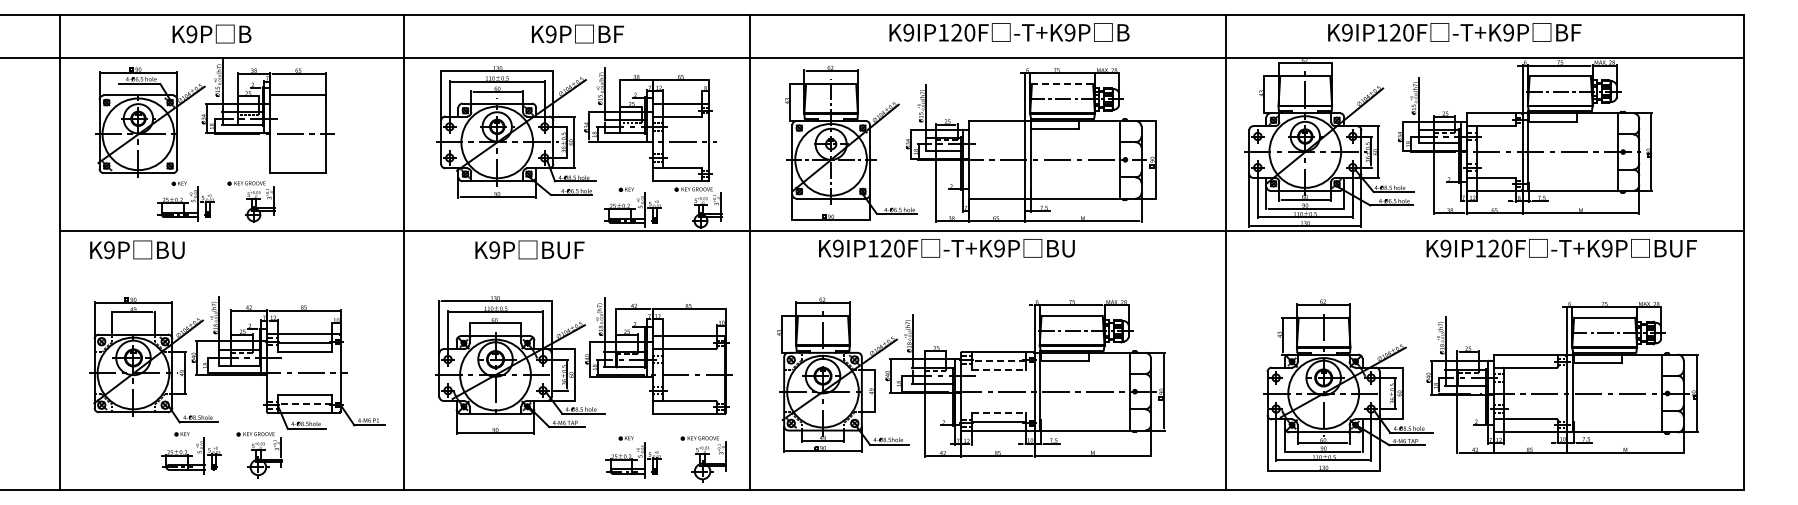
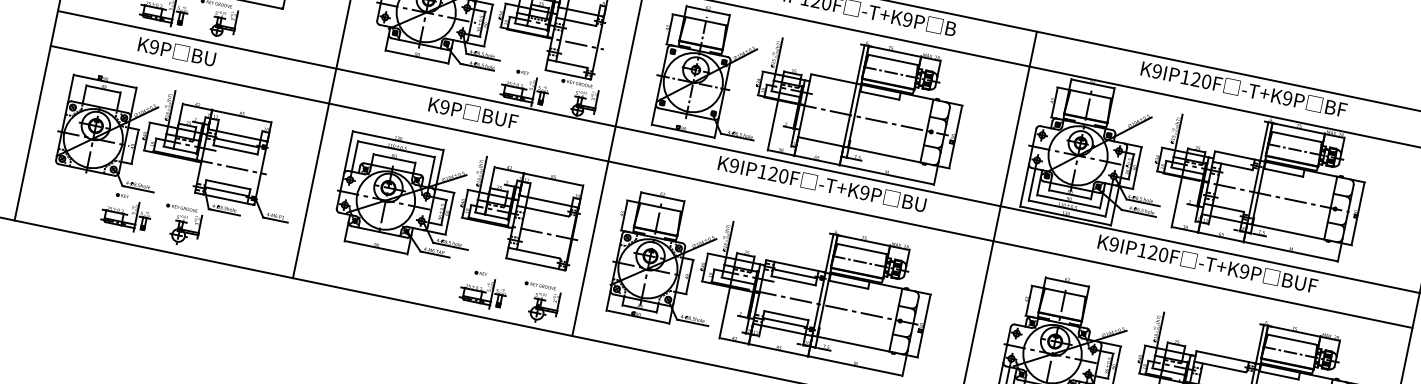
text: (1454, 32) -> (1243, 89), moved
line: (1062, 83) -> (893, 59), dashed -> solid
text: (946, 248) -> (821, 184), moved
text: (1561, 248) -> (1207, 263), moved
text: (137, 249) -> (177, 51), moved
text: (529, 249) -> (473, 112), moved
line: (902, 274) -> (731, 187), added
line: (998, 361) -> (794, 273), dashed -> solid
line: (999, 370) -> (794, 281), dashed -> solid
line: (304, 403) -> (226, 191), dashed -> solid
line: (999, 413) -> (786, 316), dashed -> solid

